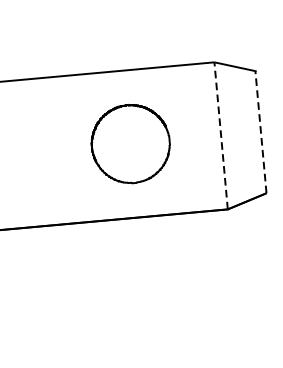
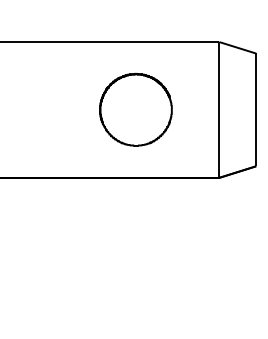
line: (261, 131) -> (256, 109), dashed -> solid
line: (221, 135) -> (219, 109), dashed -> solid

